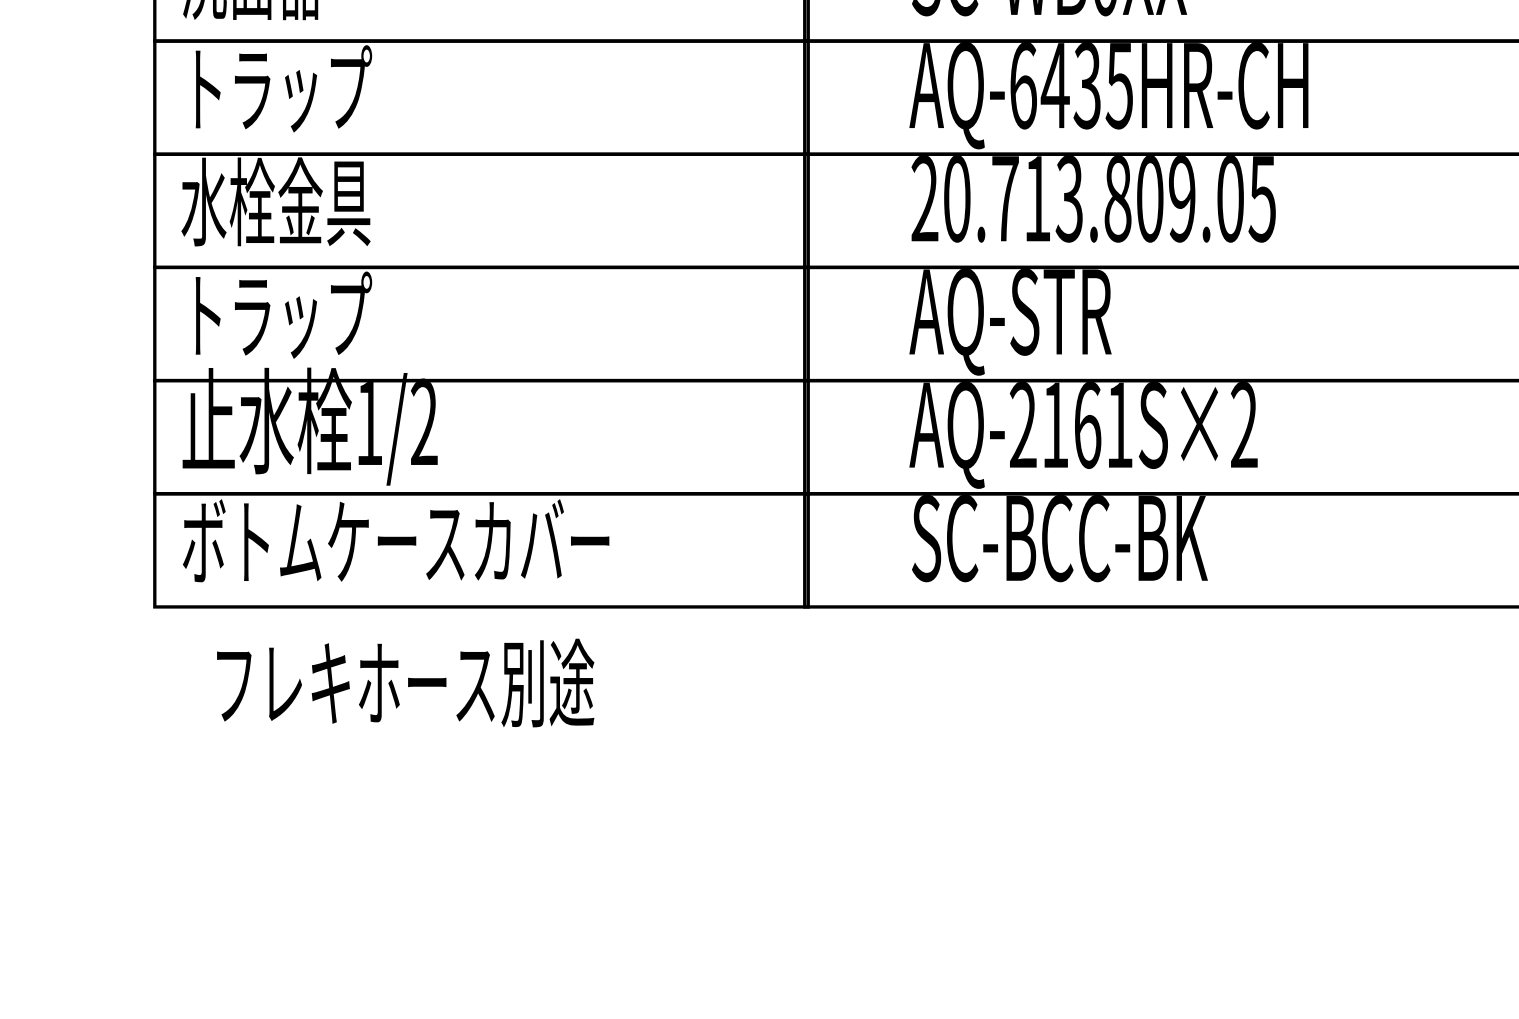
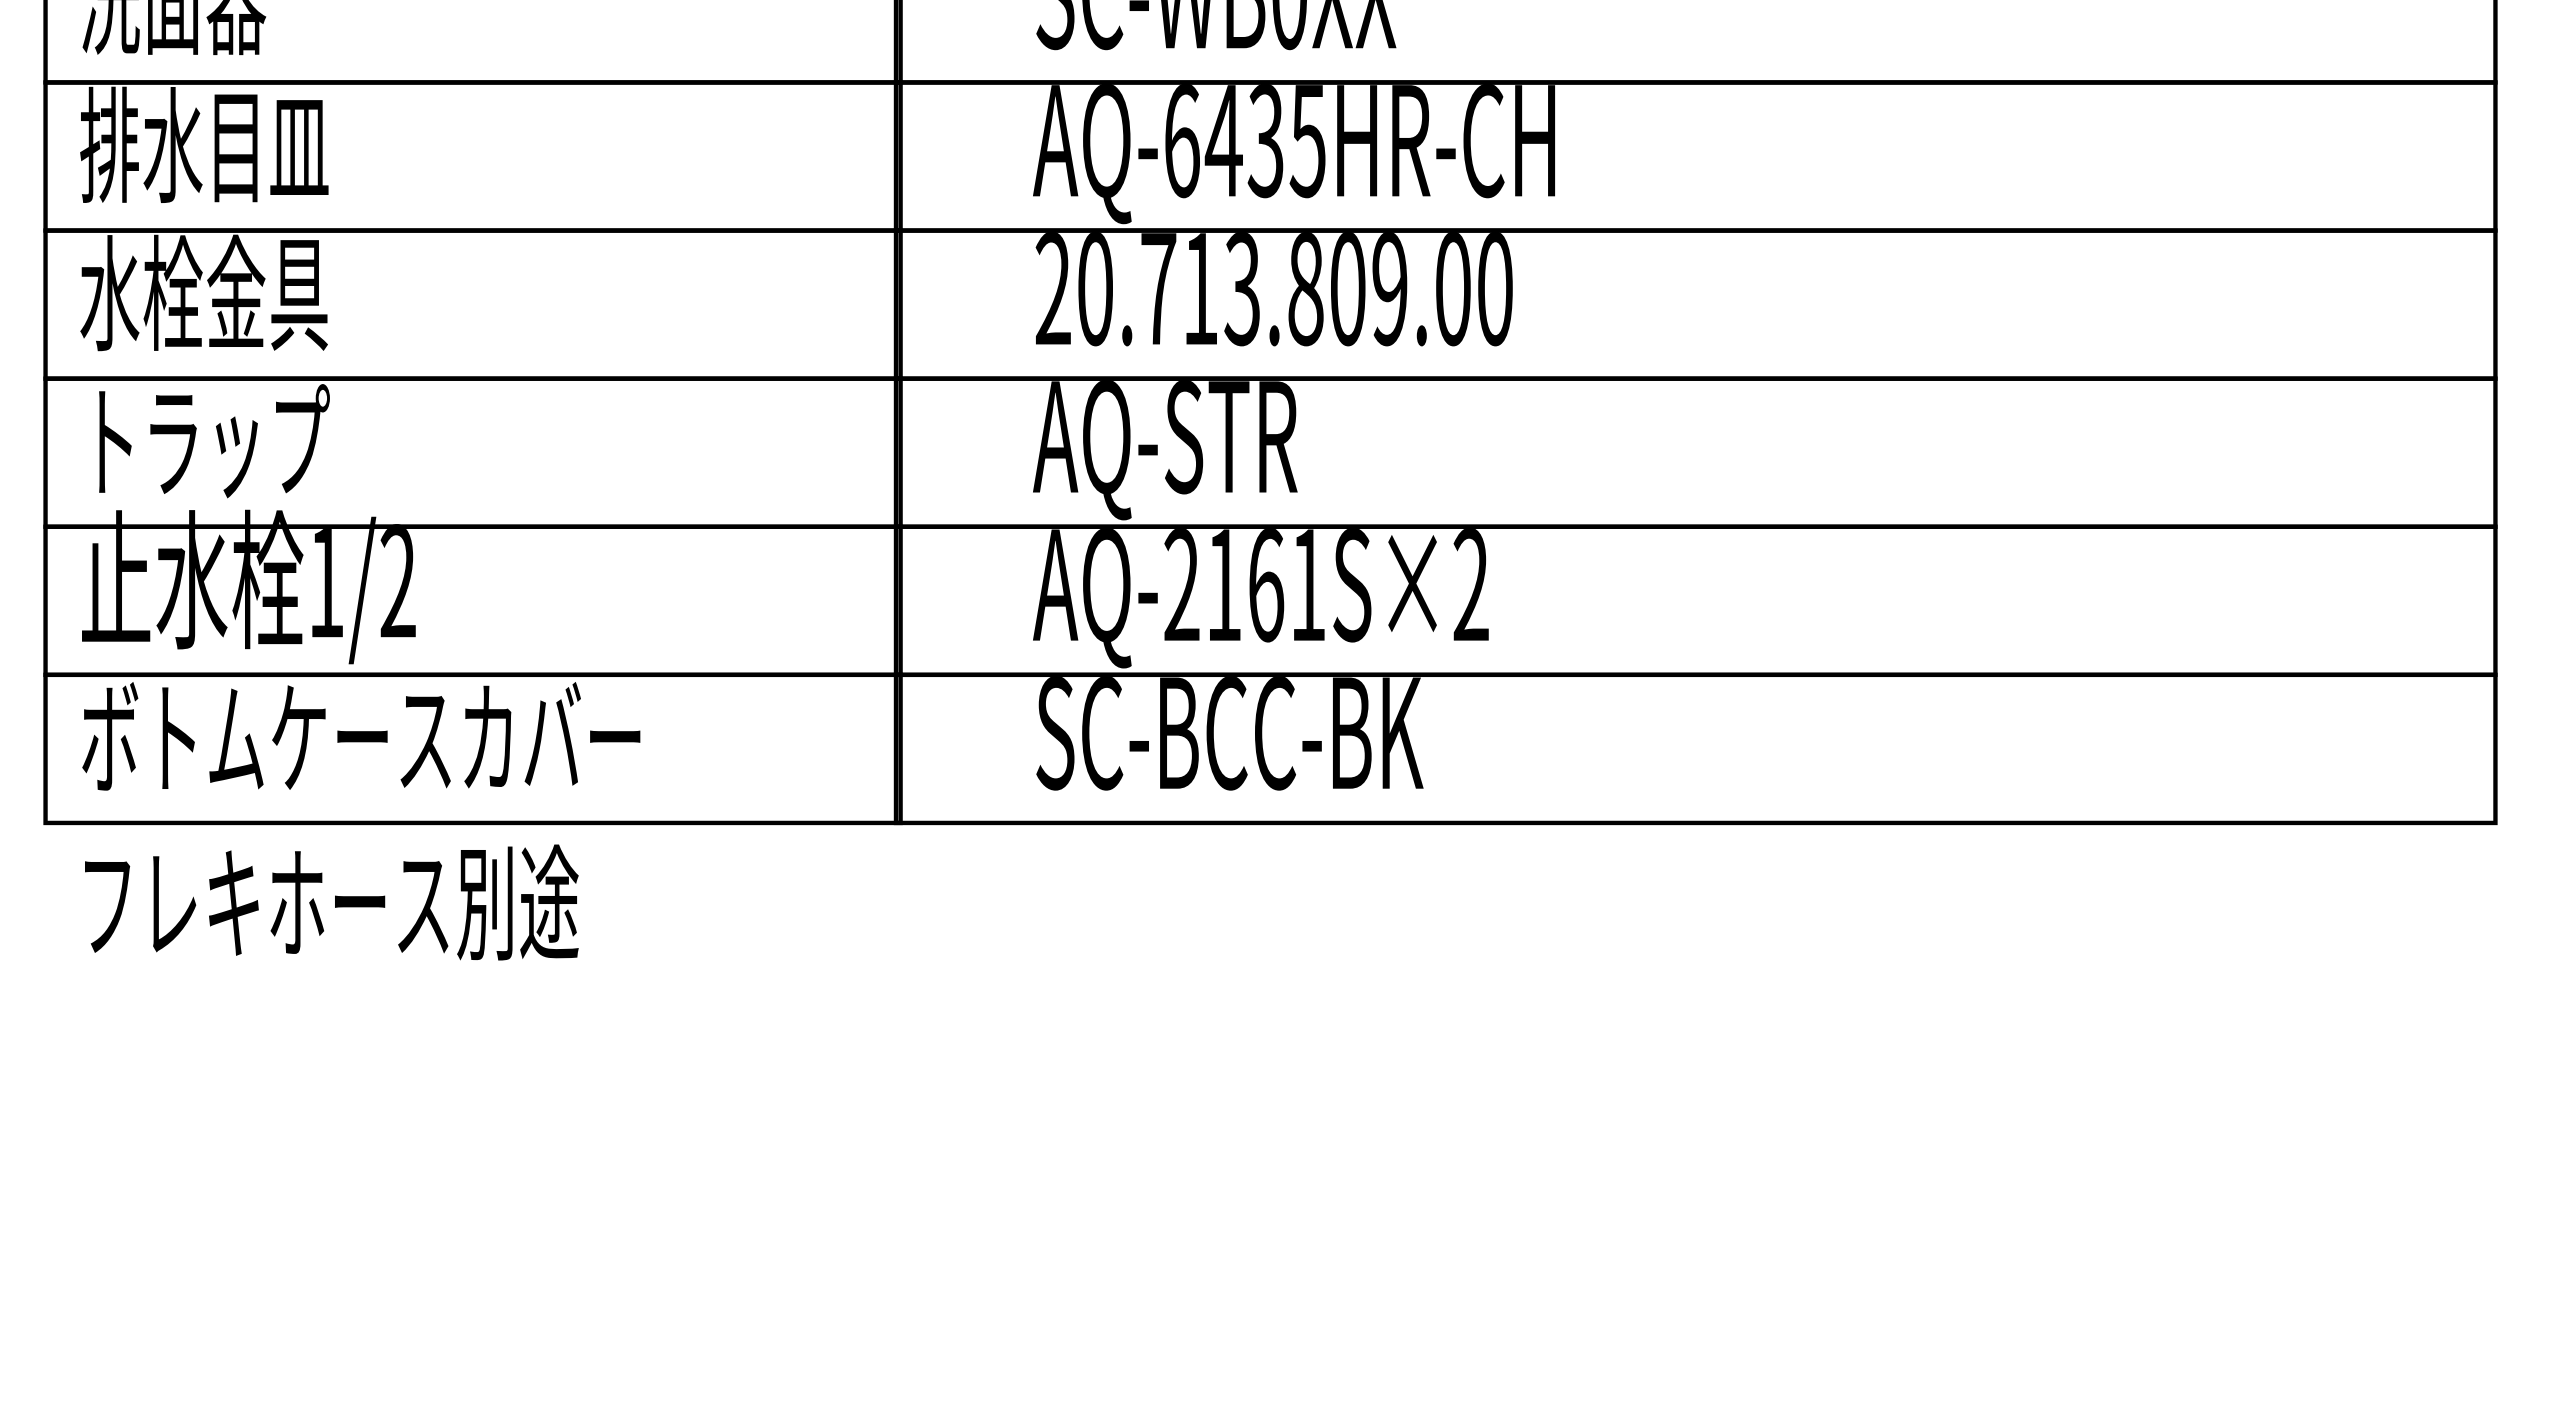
text: (276, 88) -> (204, 144), トラップ -> 排水目皿
text: (1262, 199) -> (1494, 289), 20.713.809.05 -> 20.713.809.00
text: (405, 683) -> (331, 902), moved

